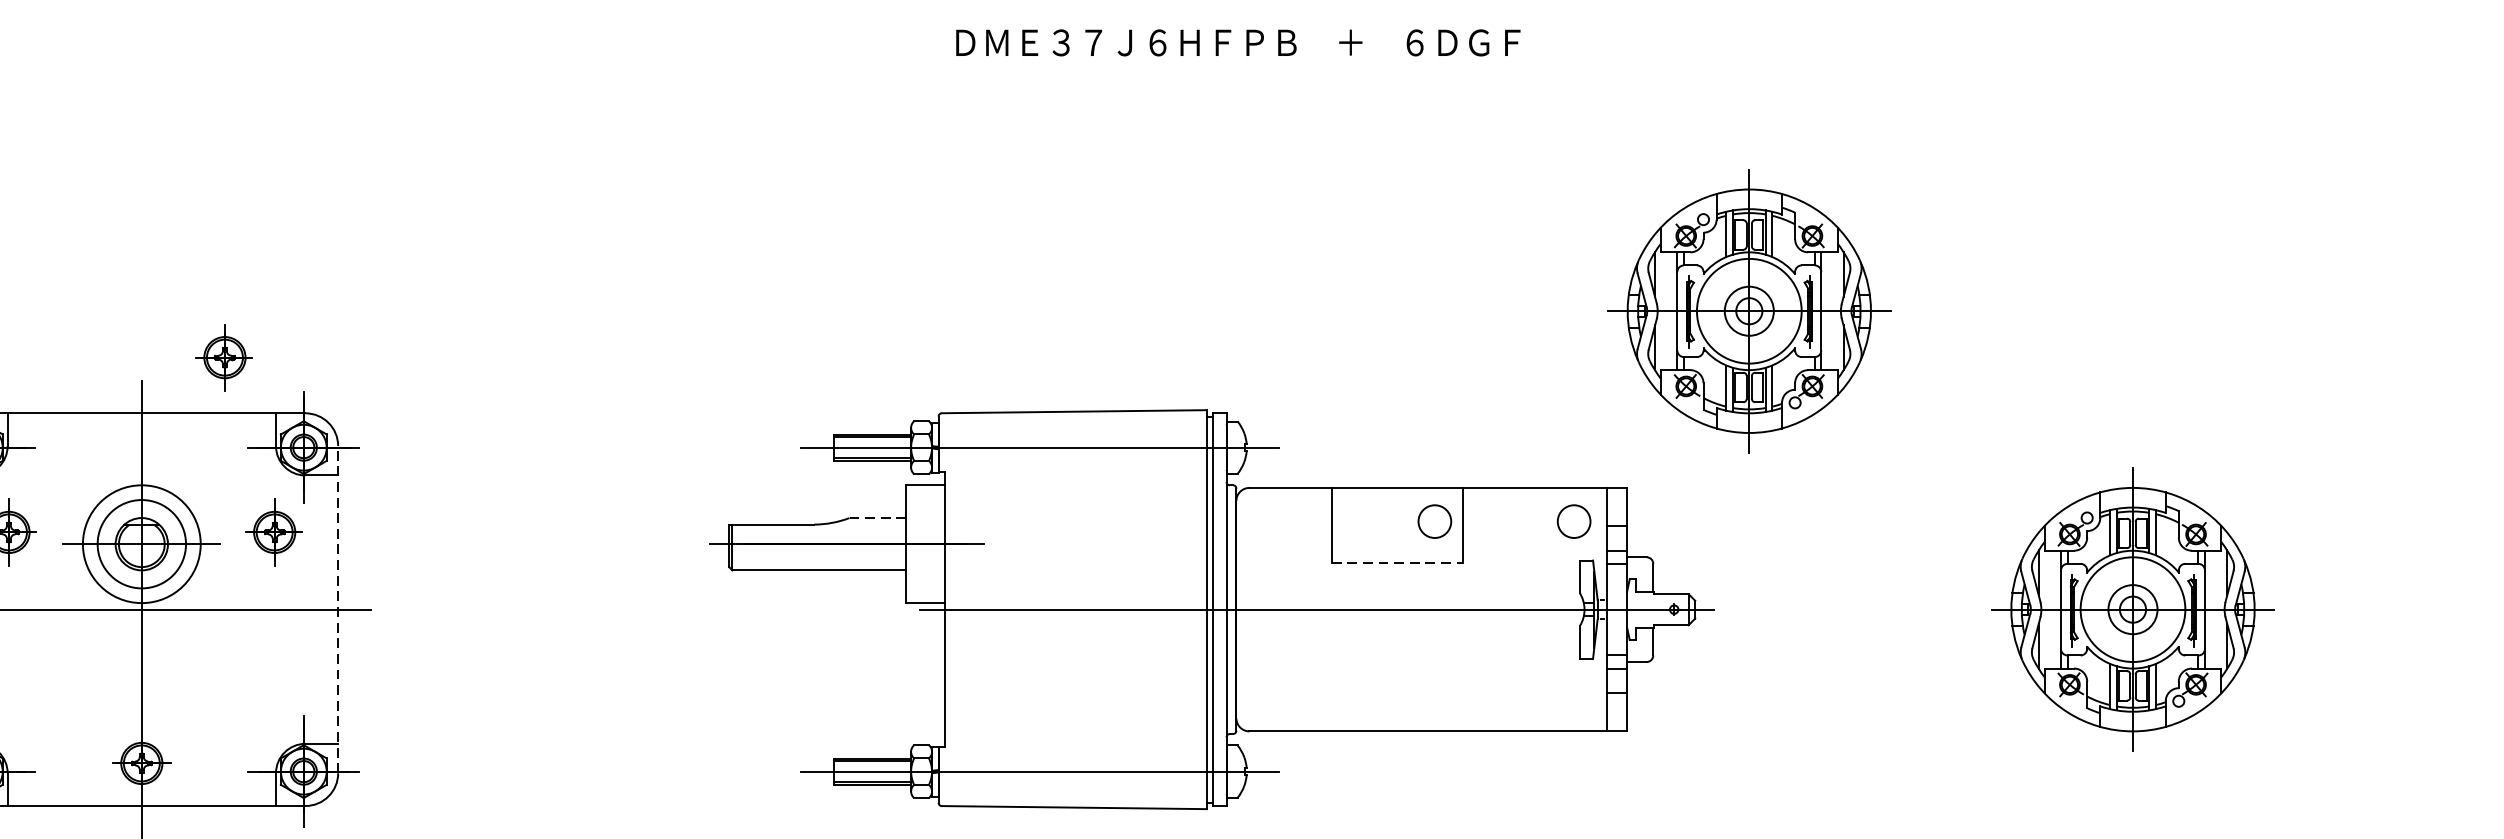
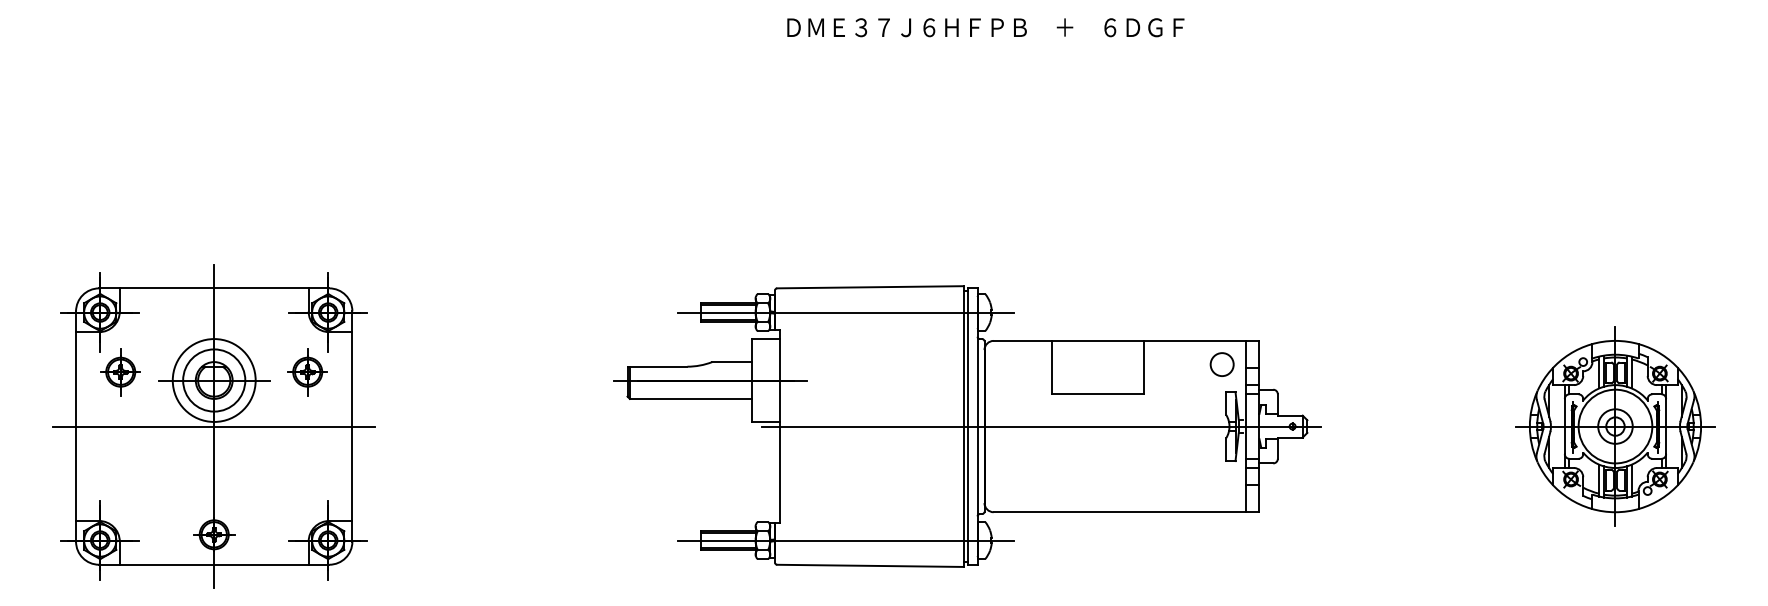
part: (1749, 311) -> (1345, 216), removed
part: (224, 358) -> (272, 249), removed
line: (878, 518) -> (732, 362), dashed -> solid
circle: (1433, 521) -> (1123, 364), removed
line: (1398, 562) -> (1098, 393), dashed -> solid
line: (338, 609) -> (352, 426), dashed -> solid

